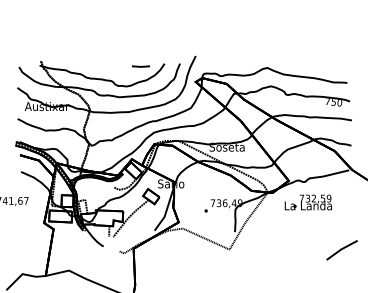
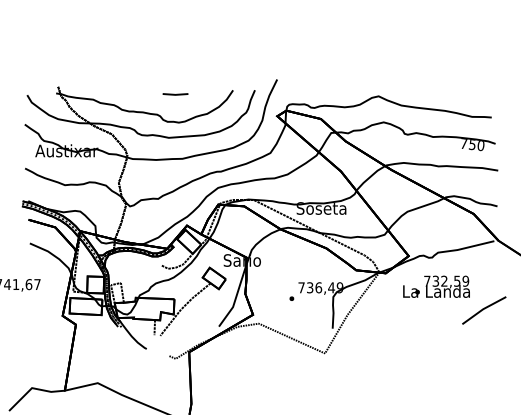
line: (140, 66) -> (174, 94), moved
line: (341, 250) -> (483, 310), moved

